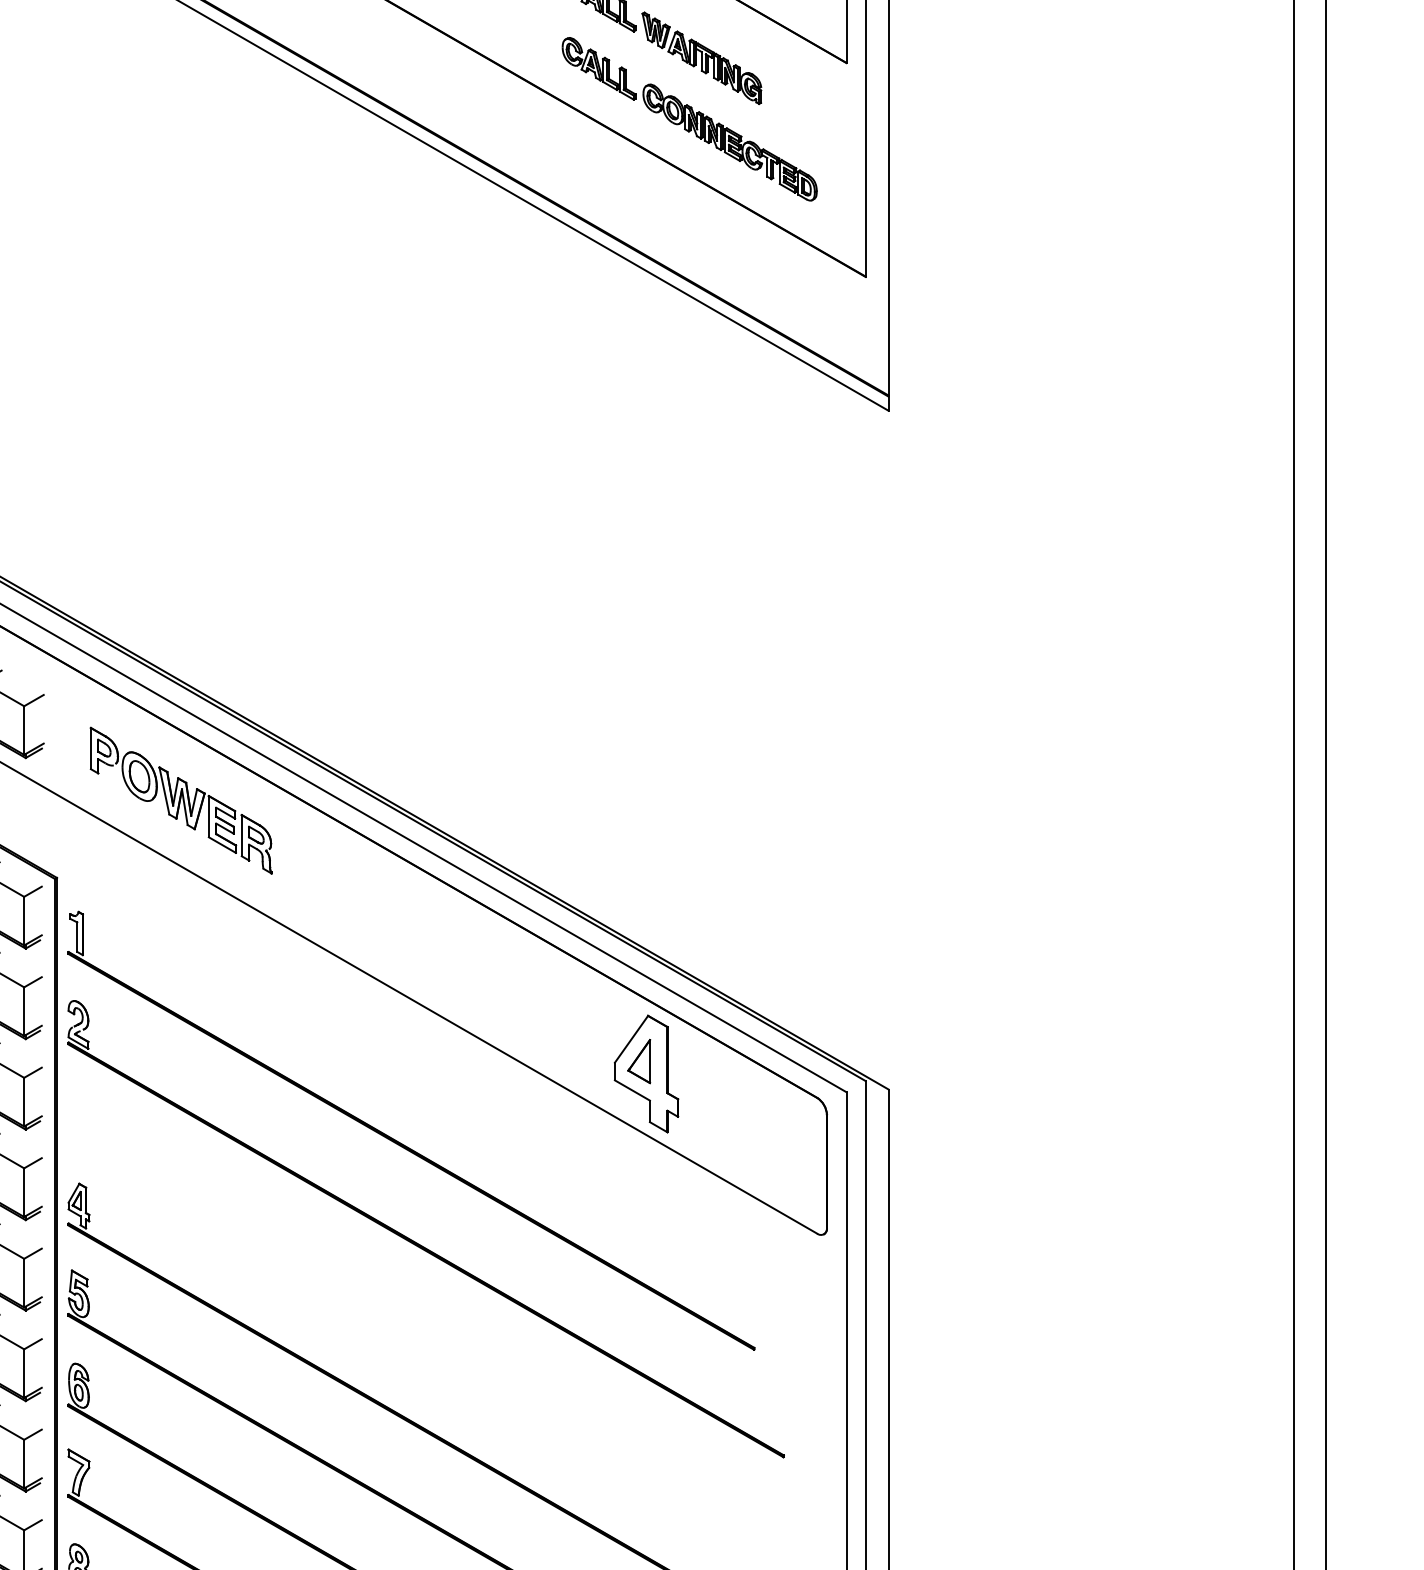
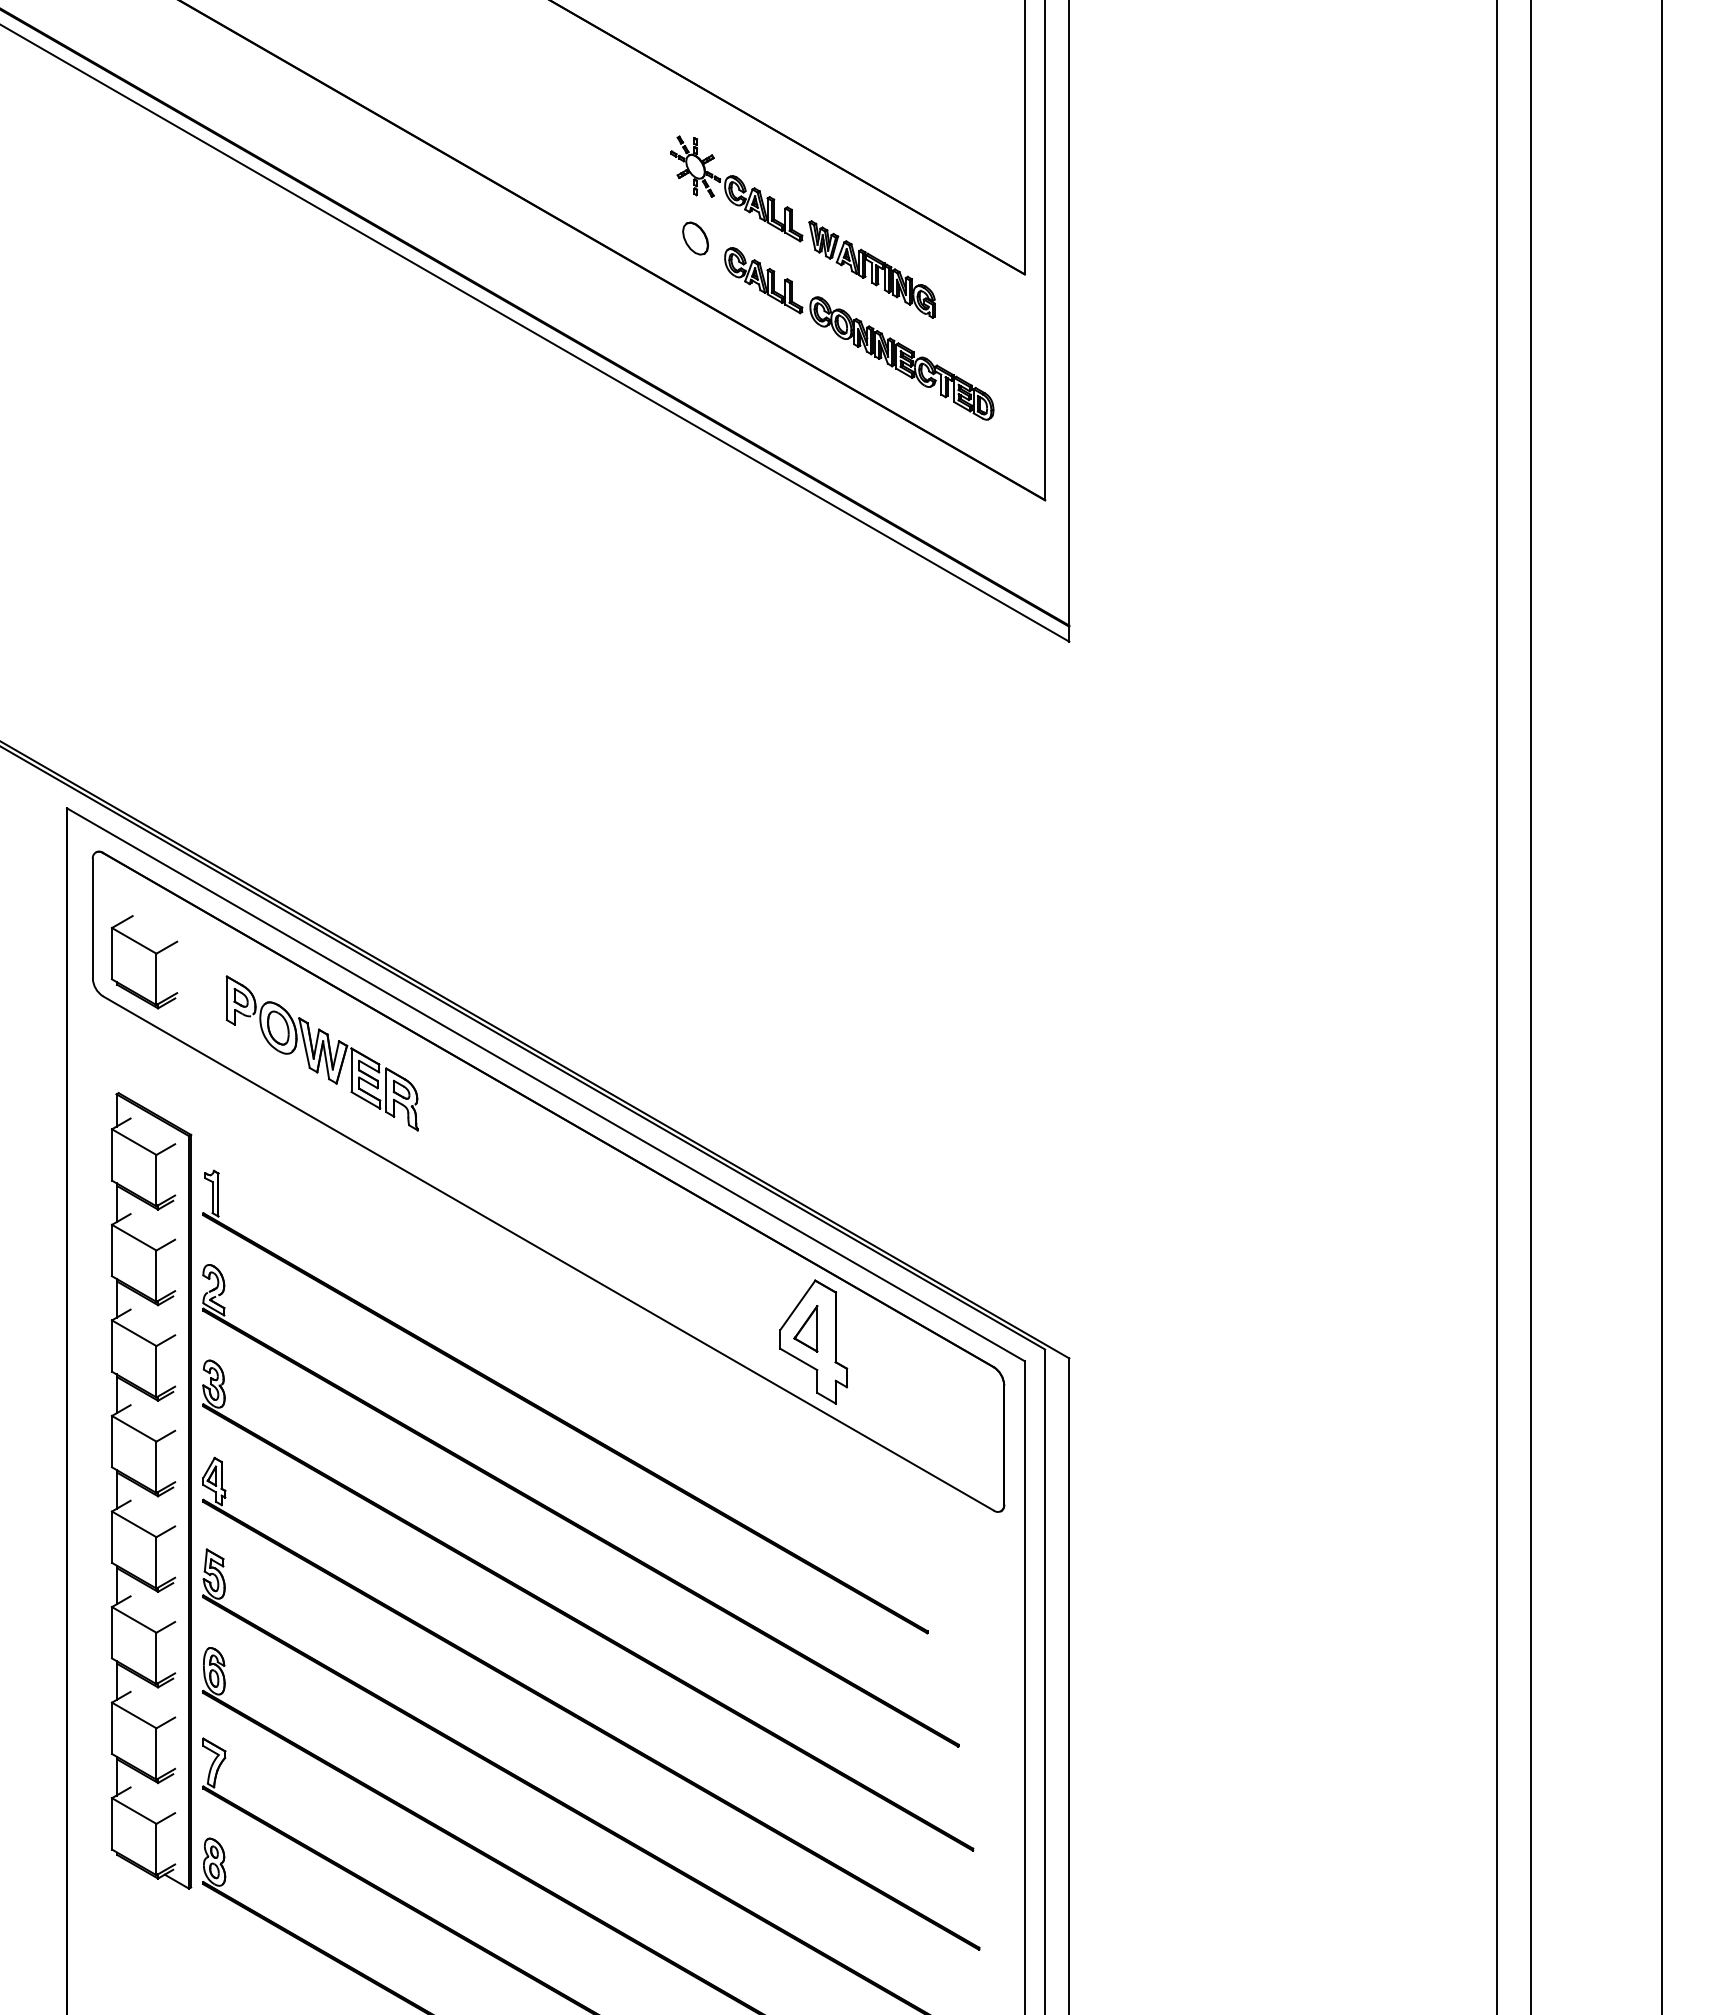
part: (534, 28) -> (695, 238), added
part: (425, 1337) -> (580, 1620), added

